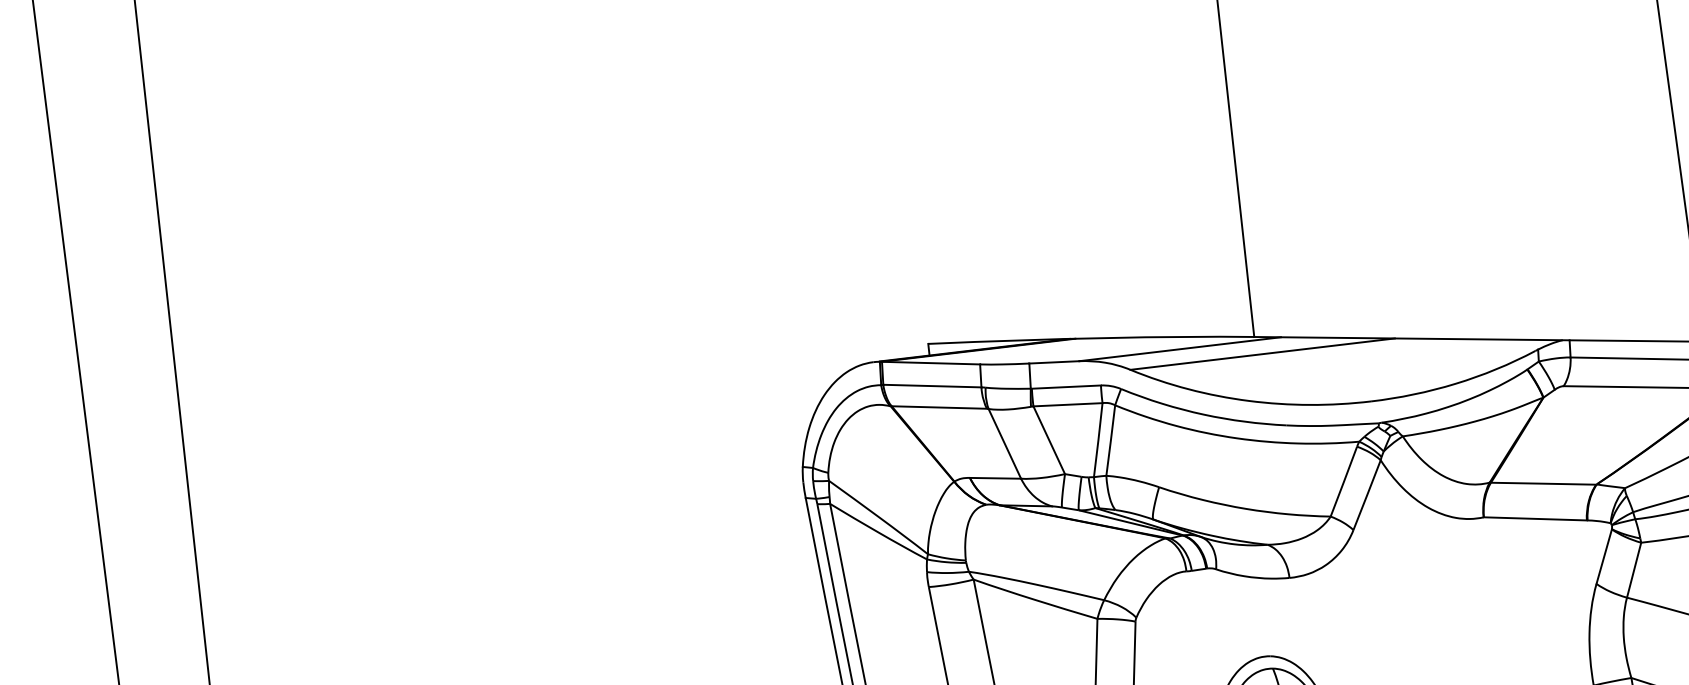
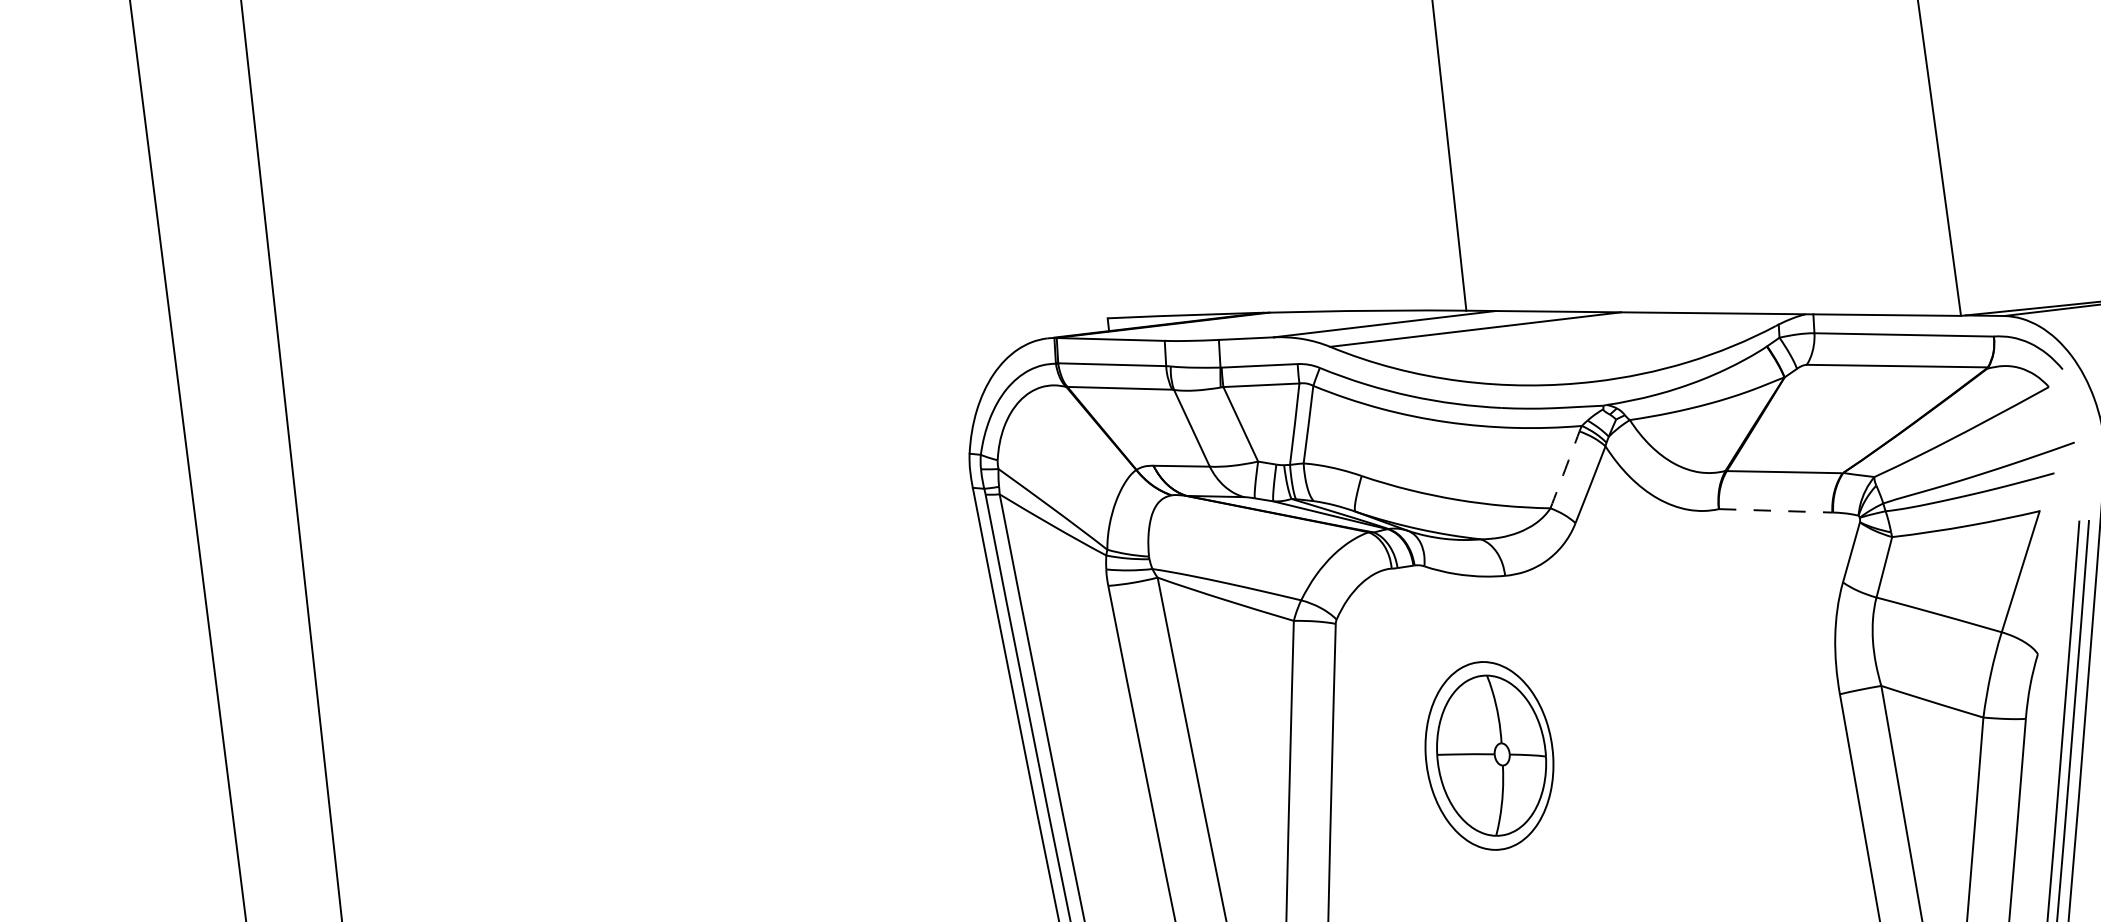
arc: (1344, 481) -> (1565, 469), solid -> dashed
line: (1535, 518) -> (1775, 510), solid -> dashed

